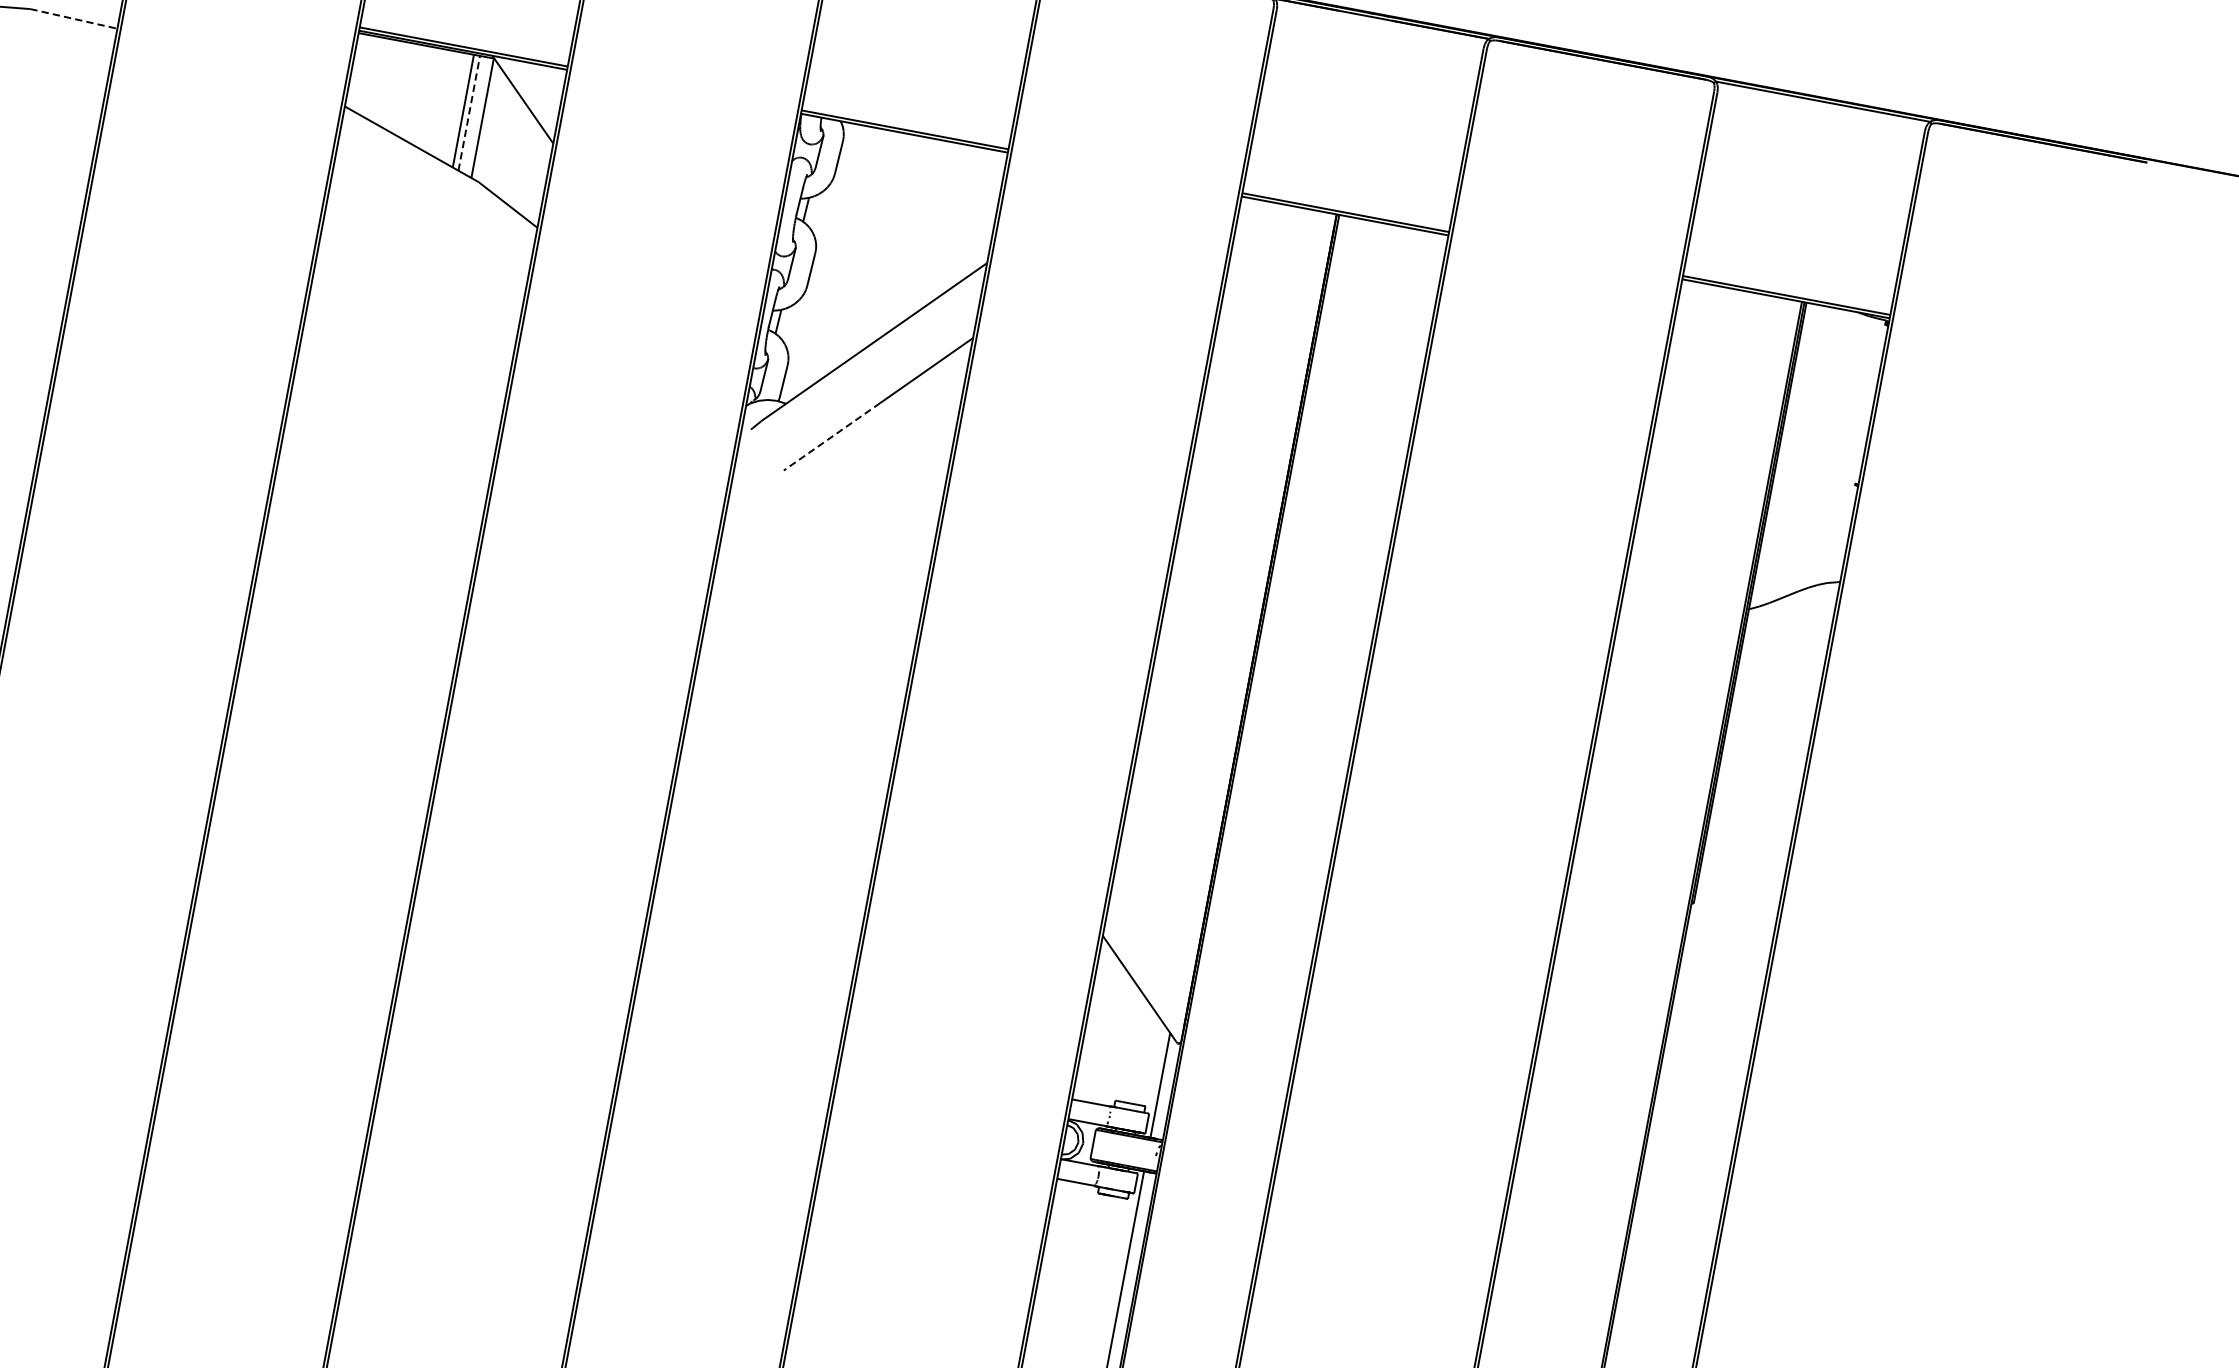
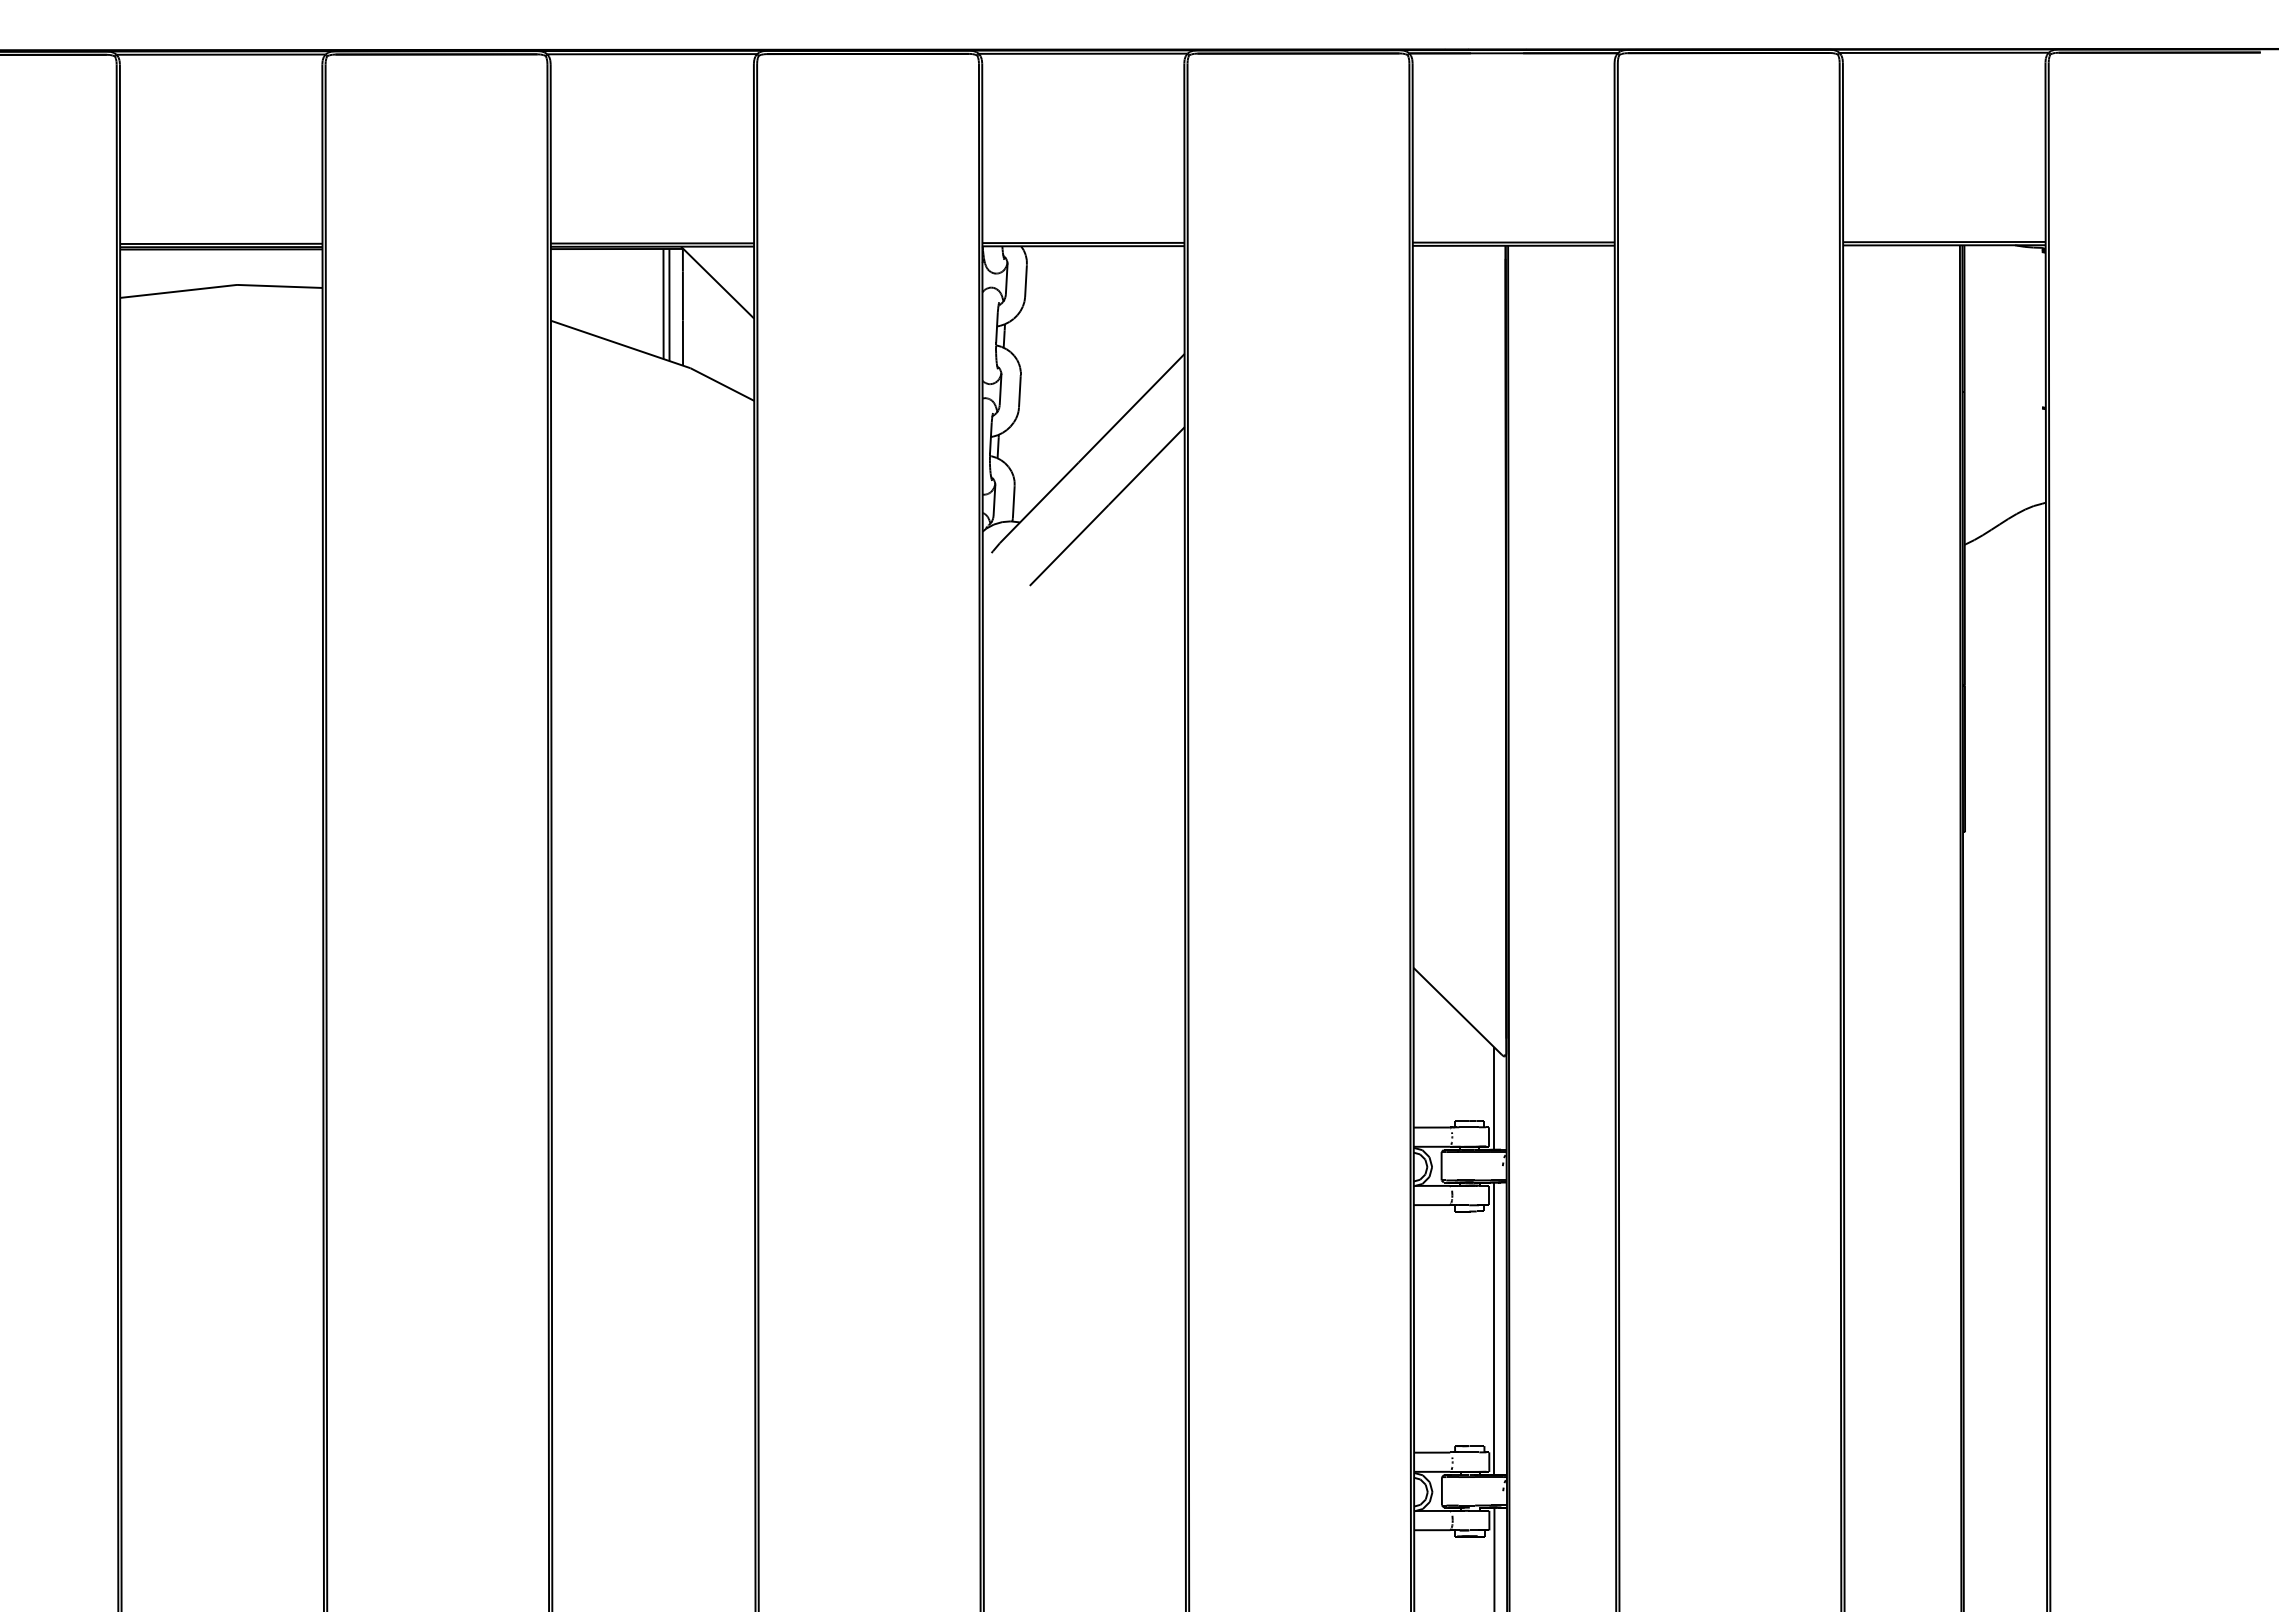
line: (73, 18) -> (279, 286), dashed -> solid
line: (469, 112) -> (669, 304), dashed -> solid
line: (831, 436) -> (1068, 545), dashed -> solid

